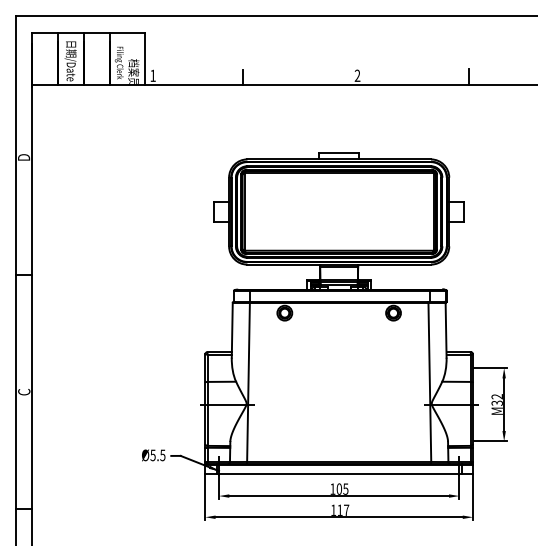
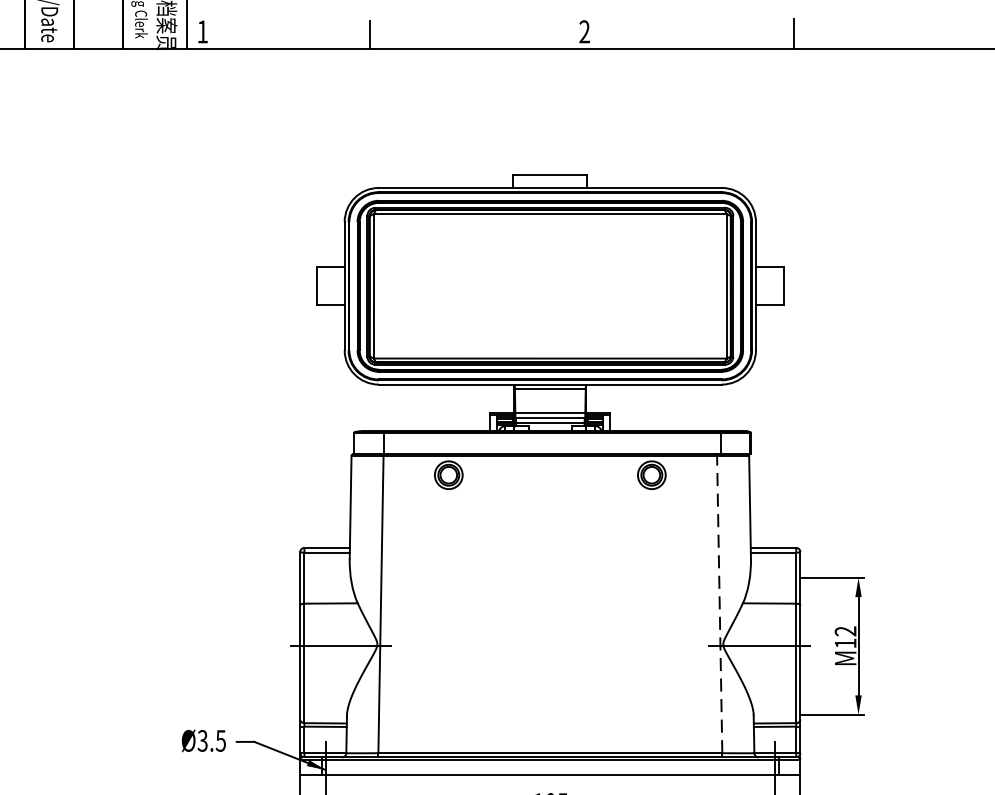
line: (429, 382) -> (719, 604), solid -> dashed
text: (496, 402) -> (844, 642), M32 -> M12
text: (152, 454) -> (201, 739), Ø5.5 -> Ø3.5

